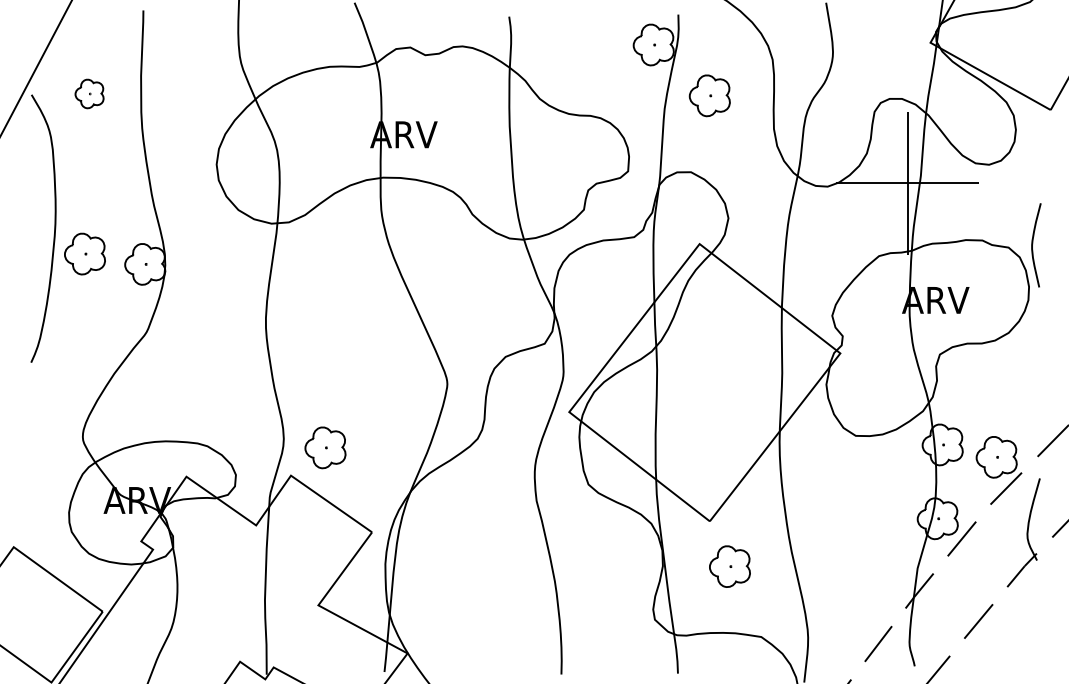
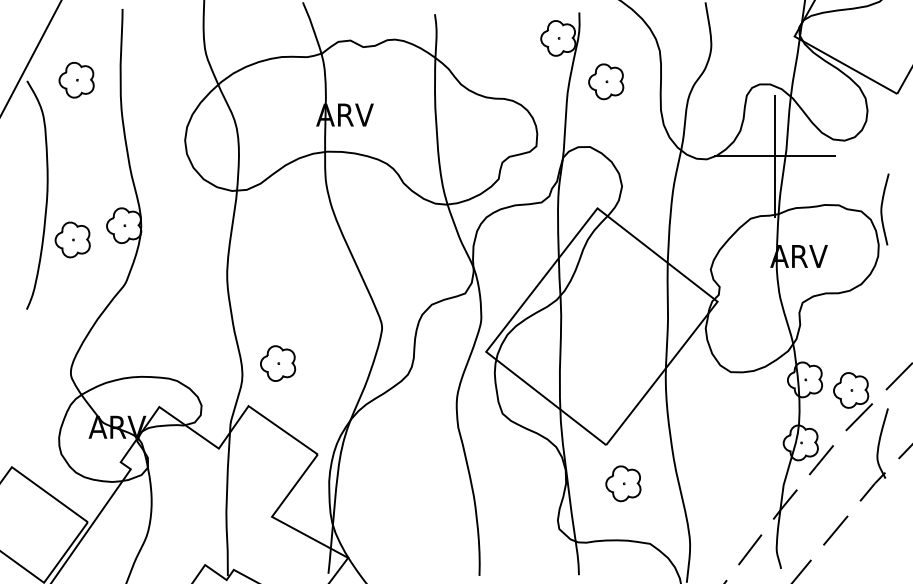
part: (89, 93) -> (76, 79), size x1.43
part: (84, 253) -> (72, 239), moved
part: (325, 447) -> (278, 363), moved

